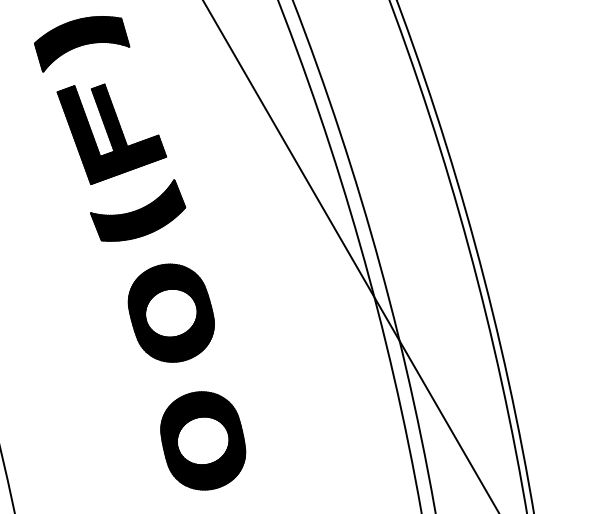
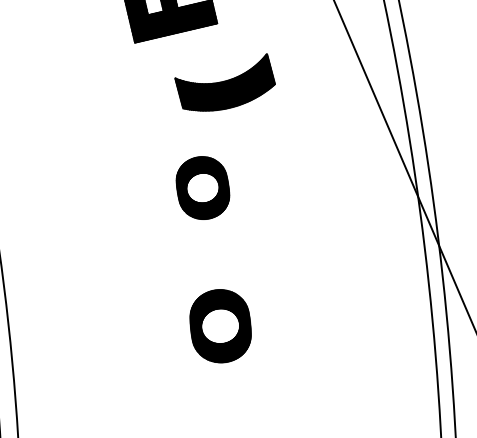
part: (138, 210) -> (225, 81), moved
part: (170, 312) -> (202, 187), size x0.6
part: (203, 440) -> (220, 325), size x0.7

